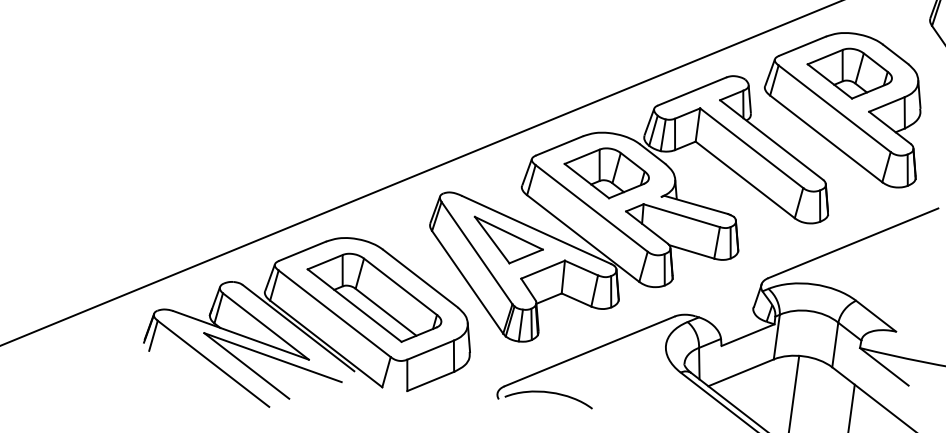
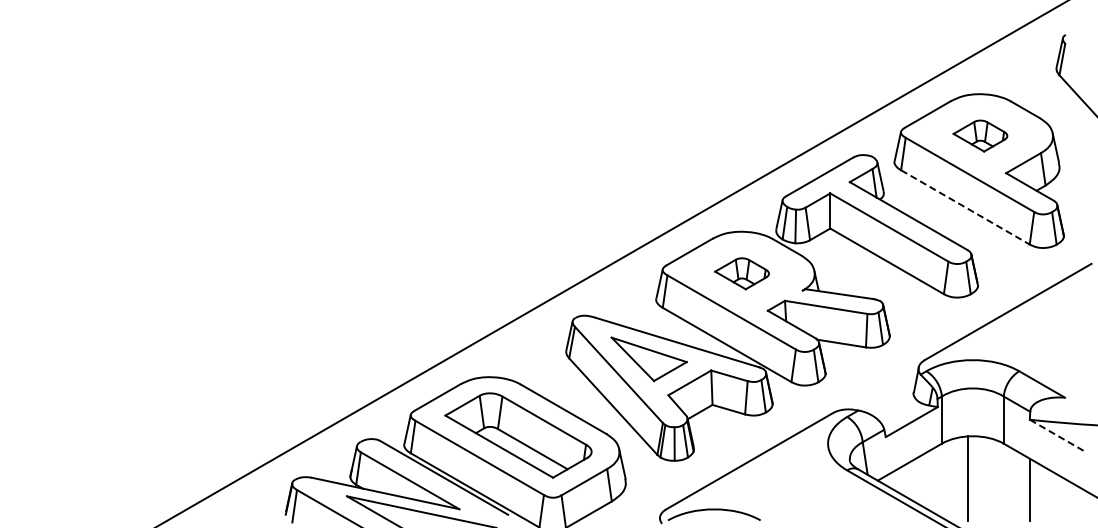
part: (849, 72) -> (980, 135), size x0.6
line: (826, 139) -> (965, 207), solid -> dashed
part: (605, 172) -> (741, 273), size x0.6
line: (884, 367) -> (1058, 436), solid -> dashed

